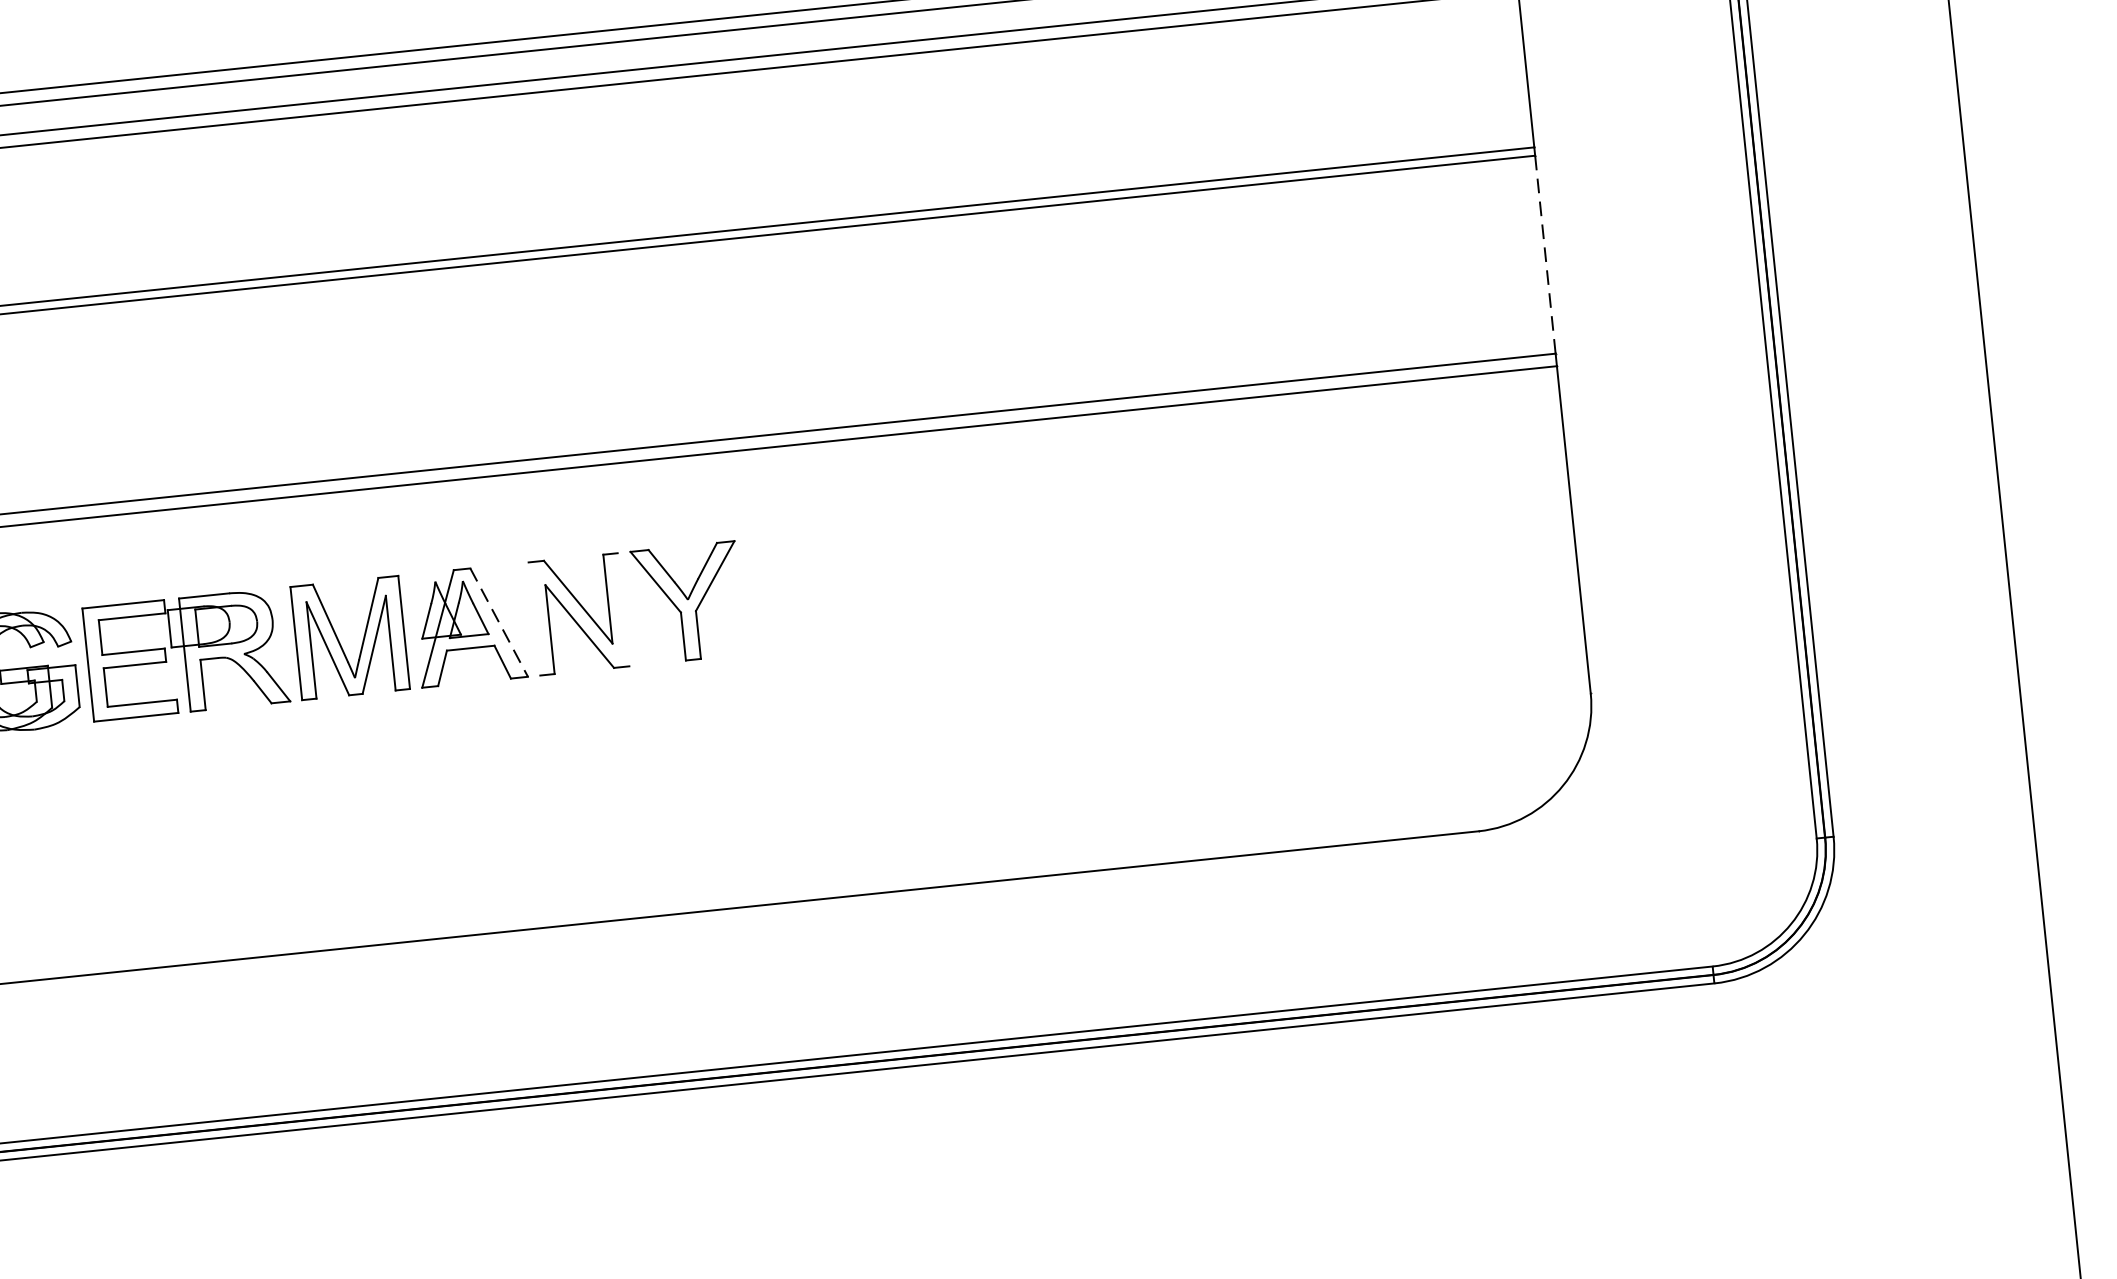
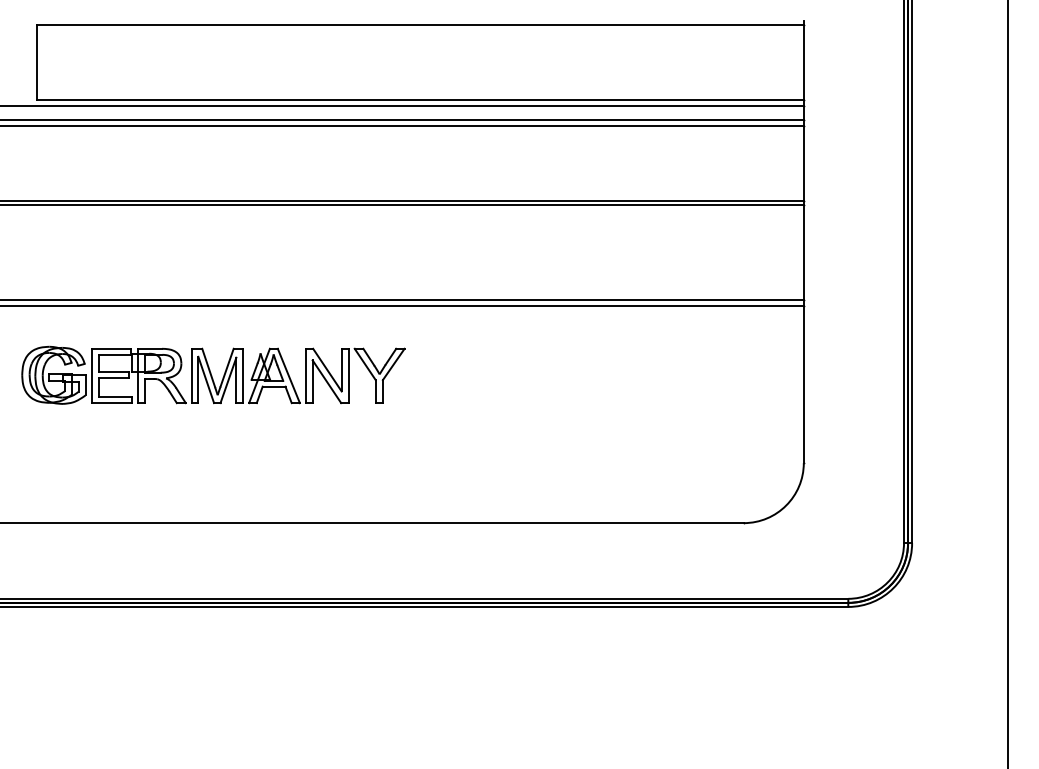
line: (1544, 254) -> (803, 252), dashed -> solid
line: (623, 608) -> (348, 375), added
line: (533, 618) -> (305, 375), added
line: (500, 623) -> (289, 376), dashed -> solid

